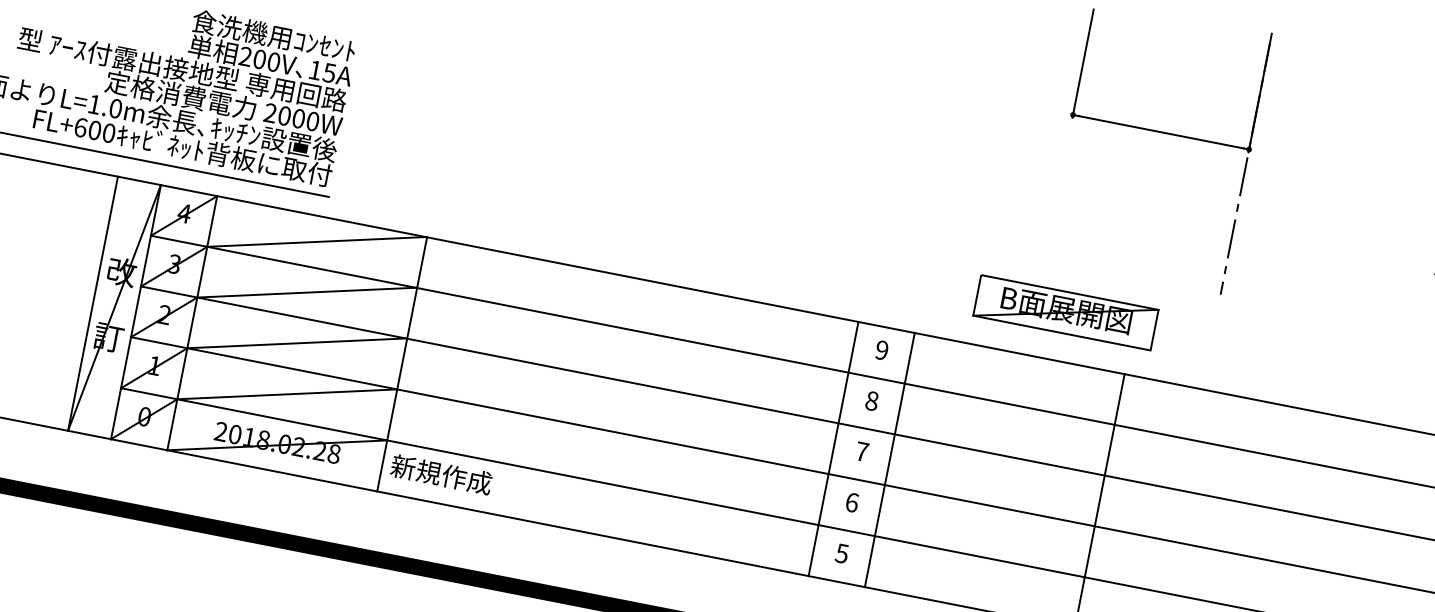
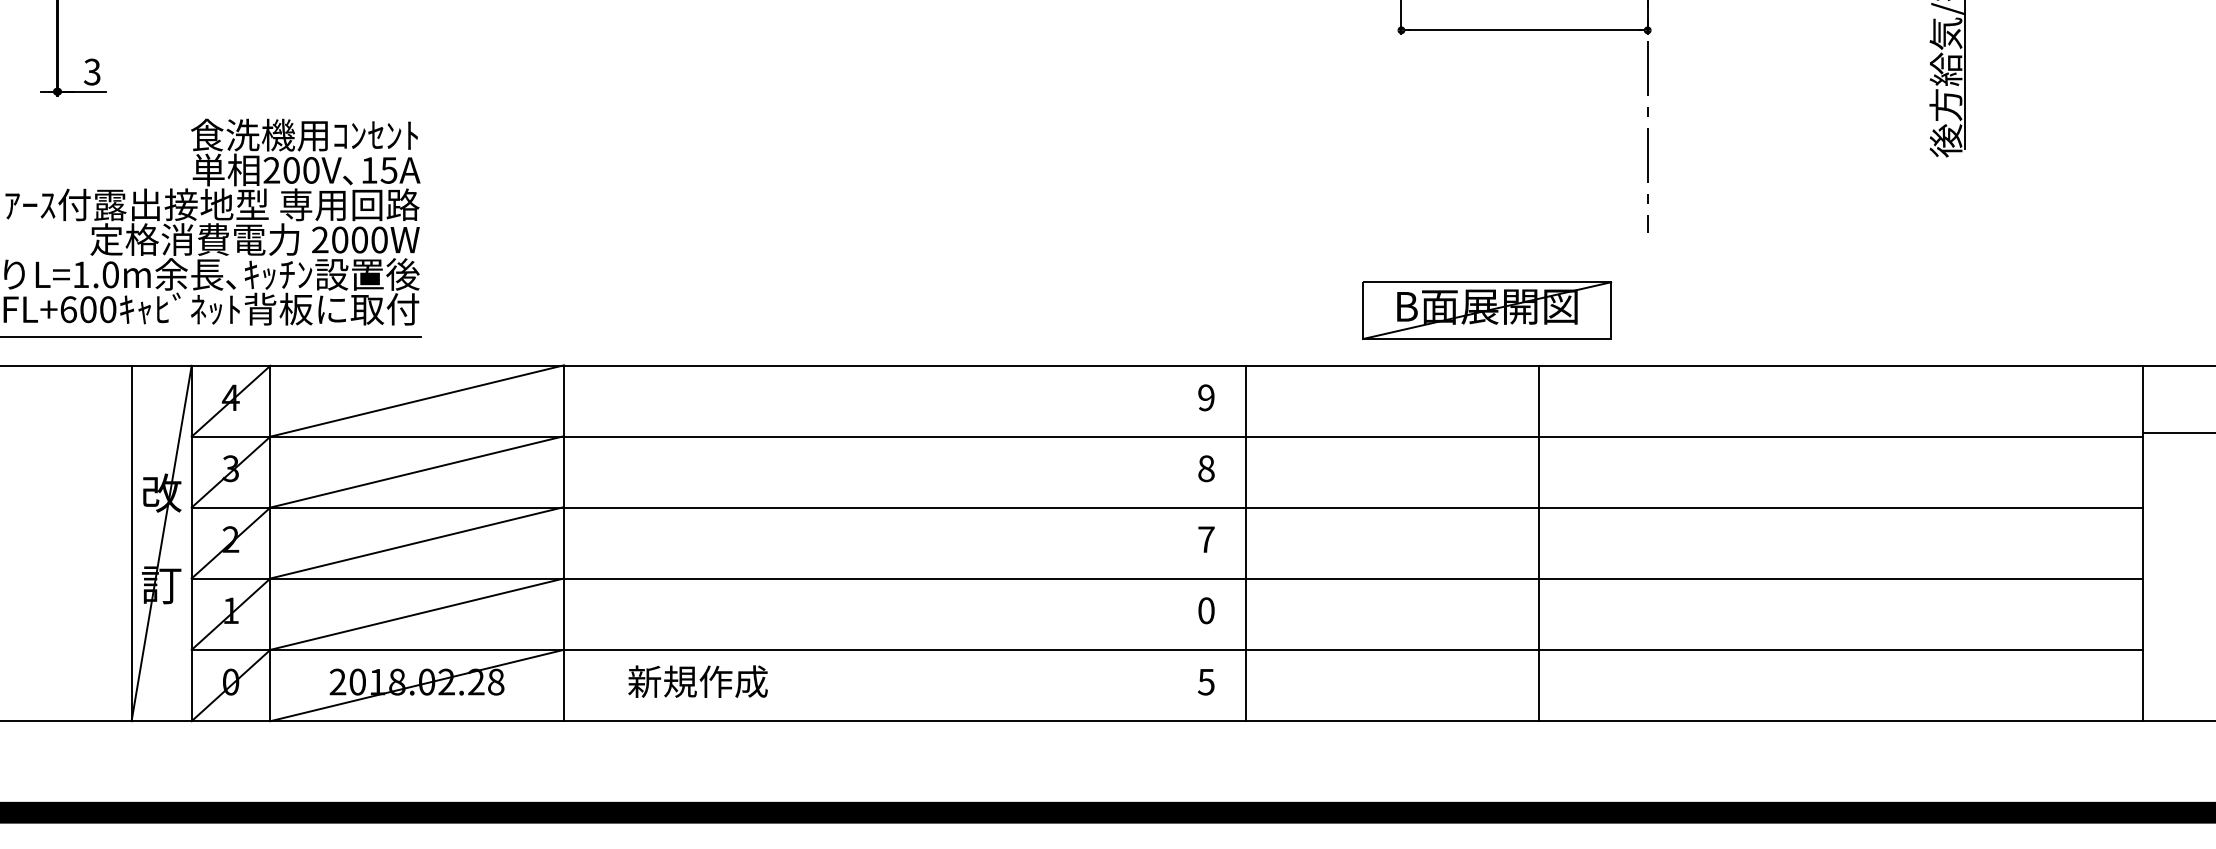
part: (1066, 312) -> (1487, 310), moved
line: (833, 449) -> (1167, 543), removed
text: (441, 474) -> (697, 681), moved
text: (852, 502) -> (1206, 610), 6 -> 0

